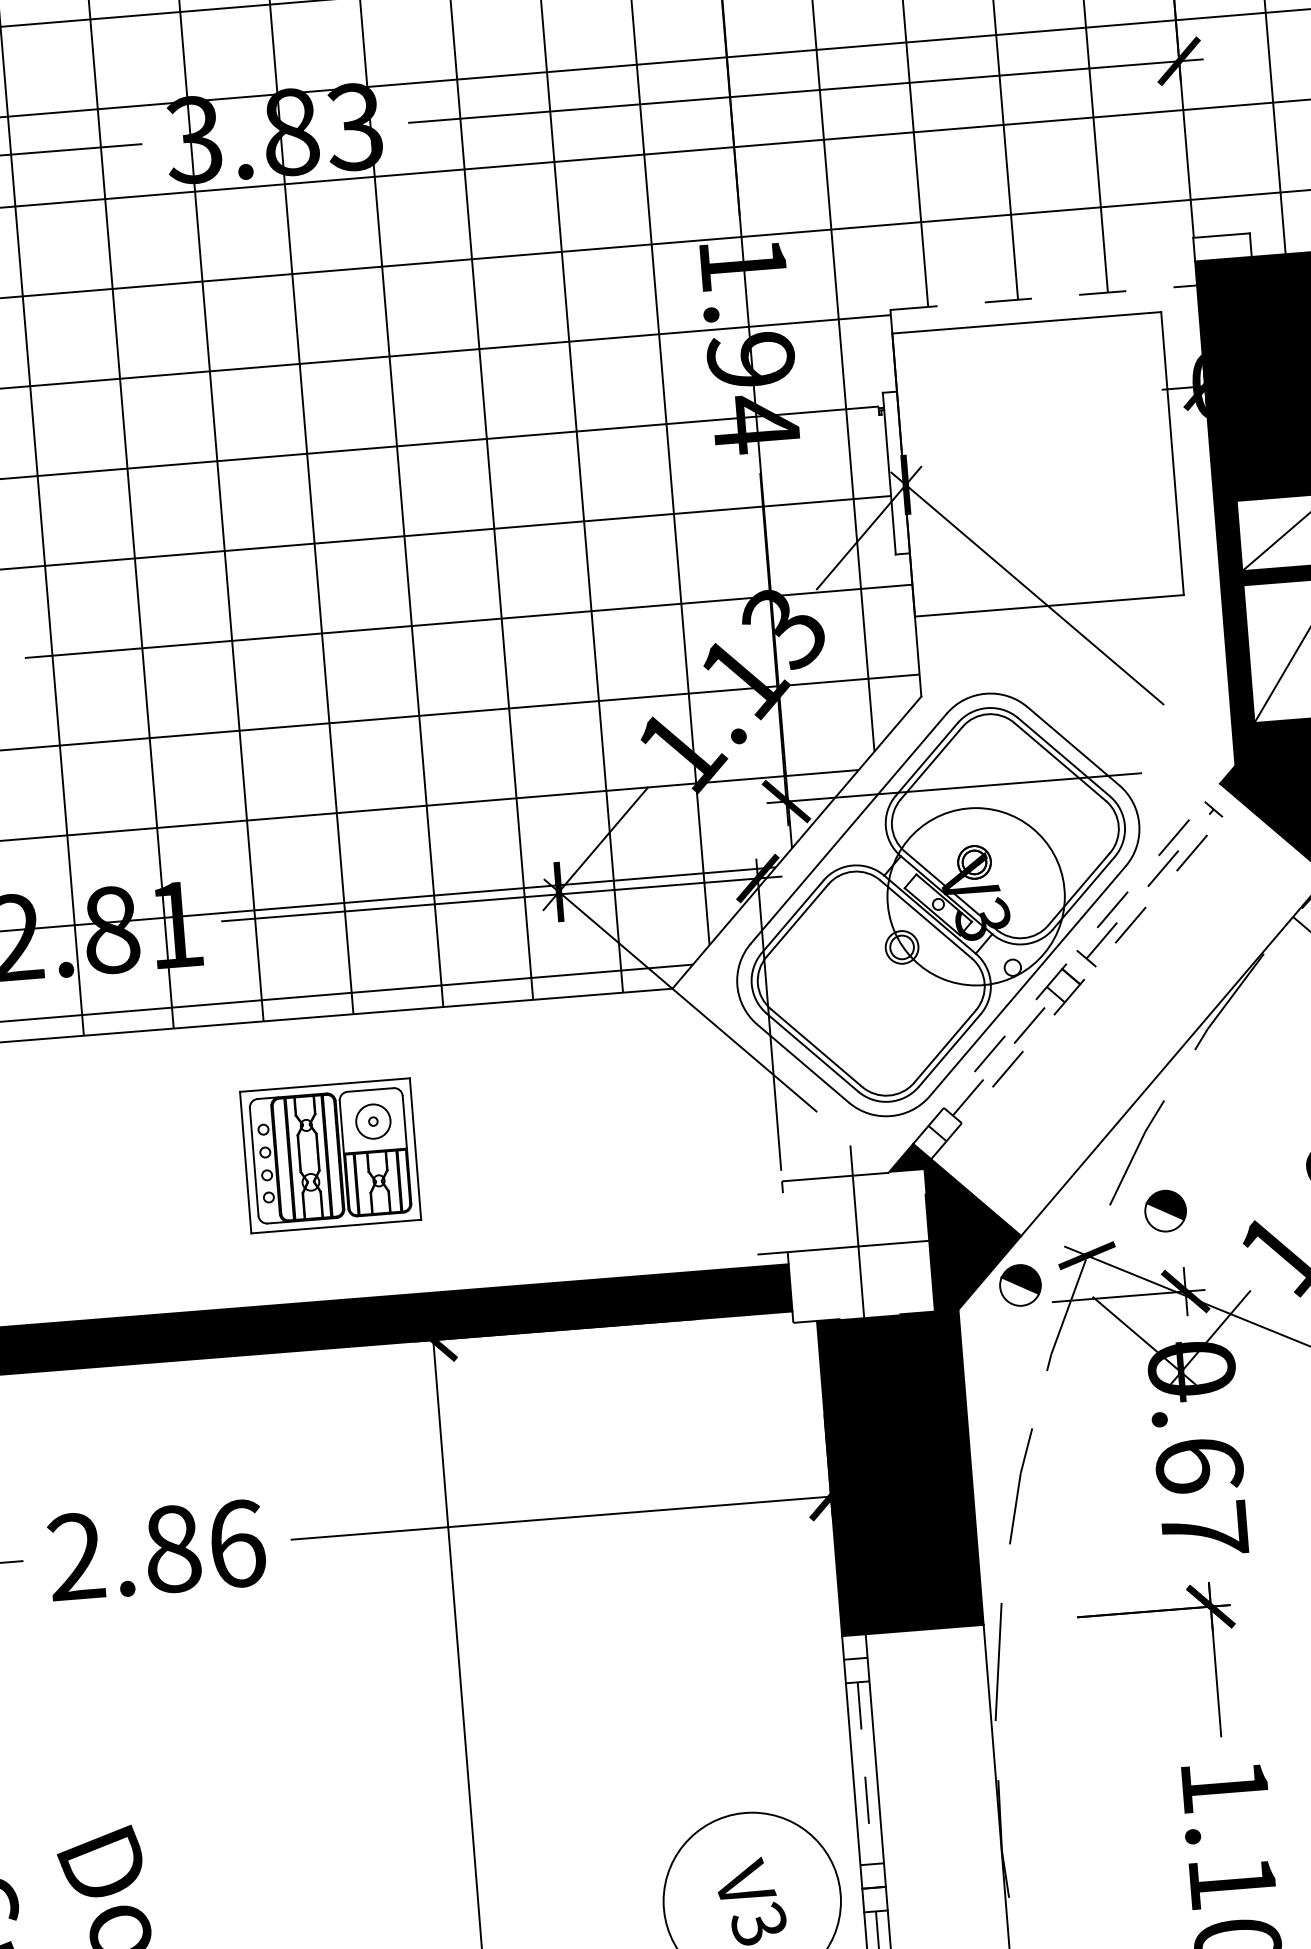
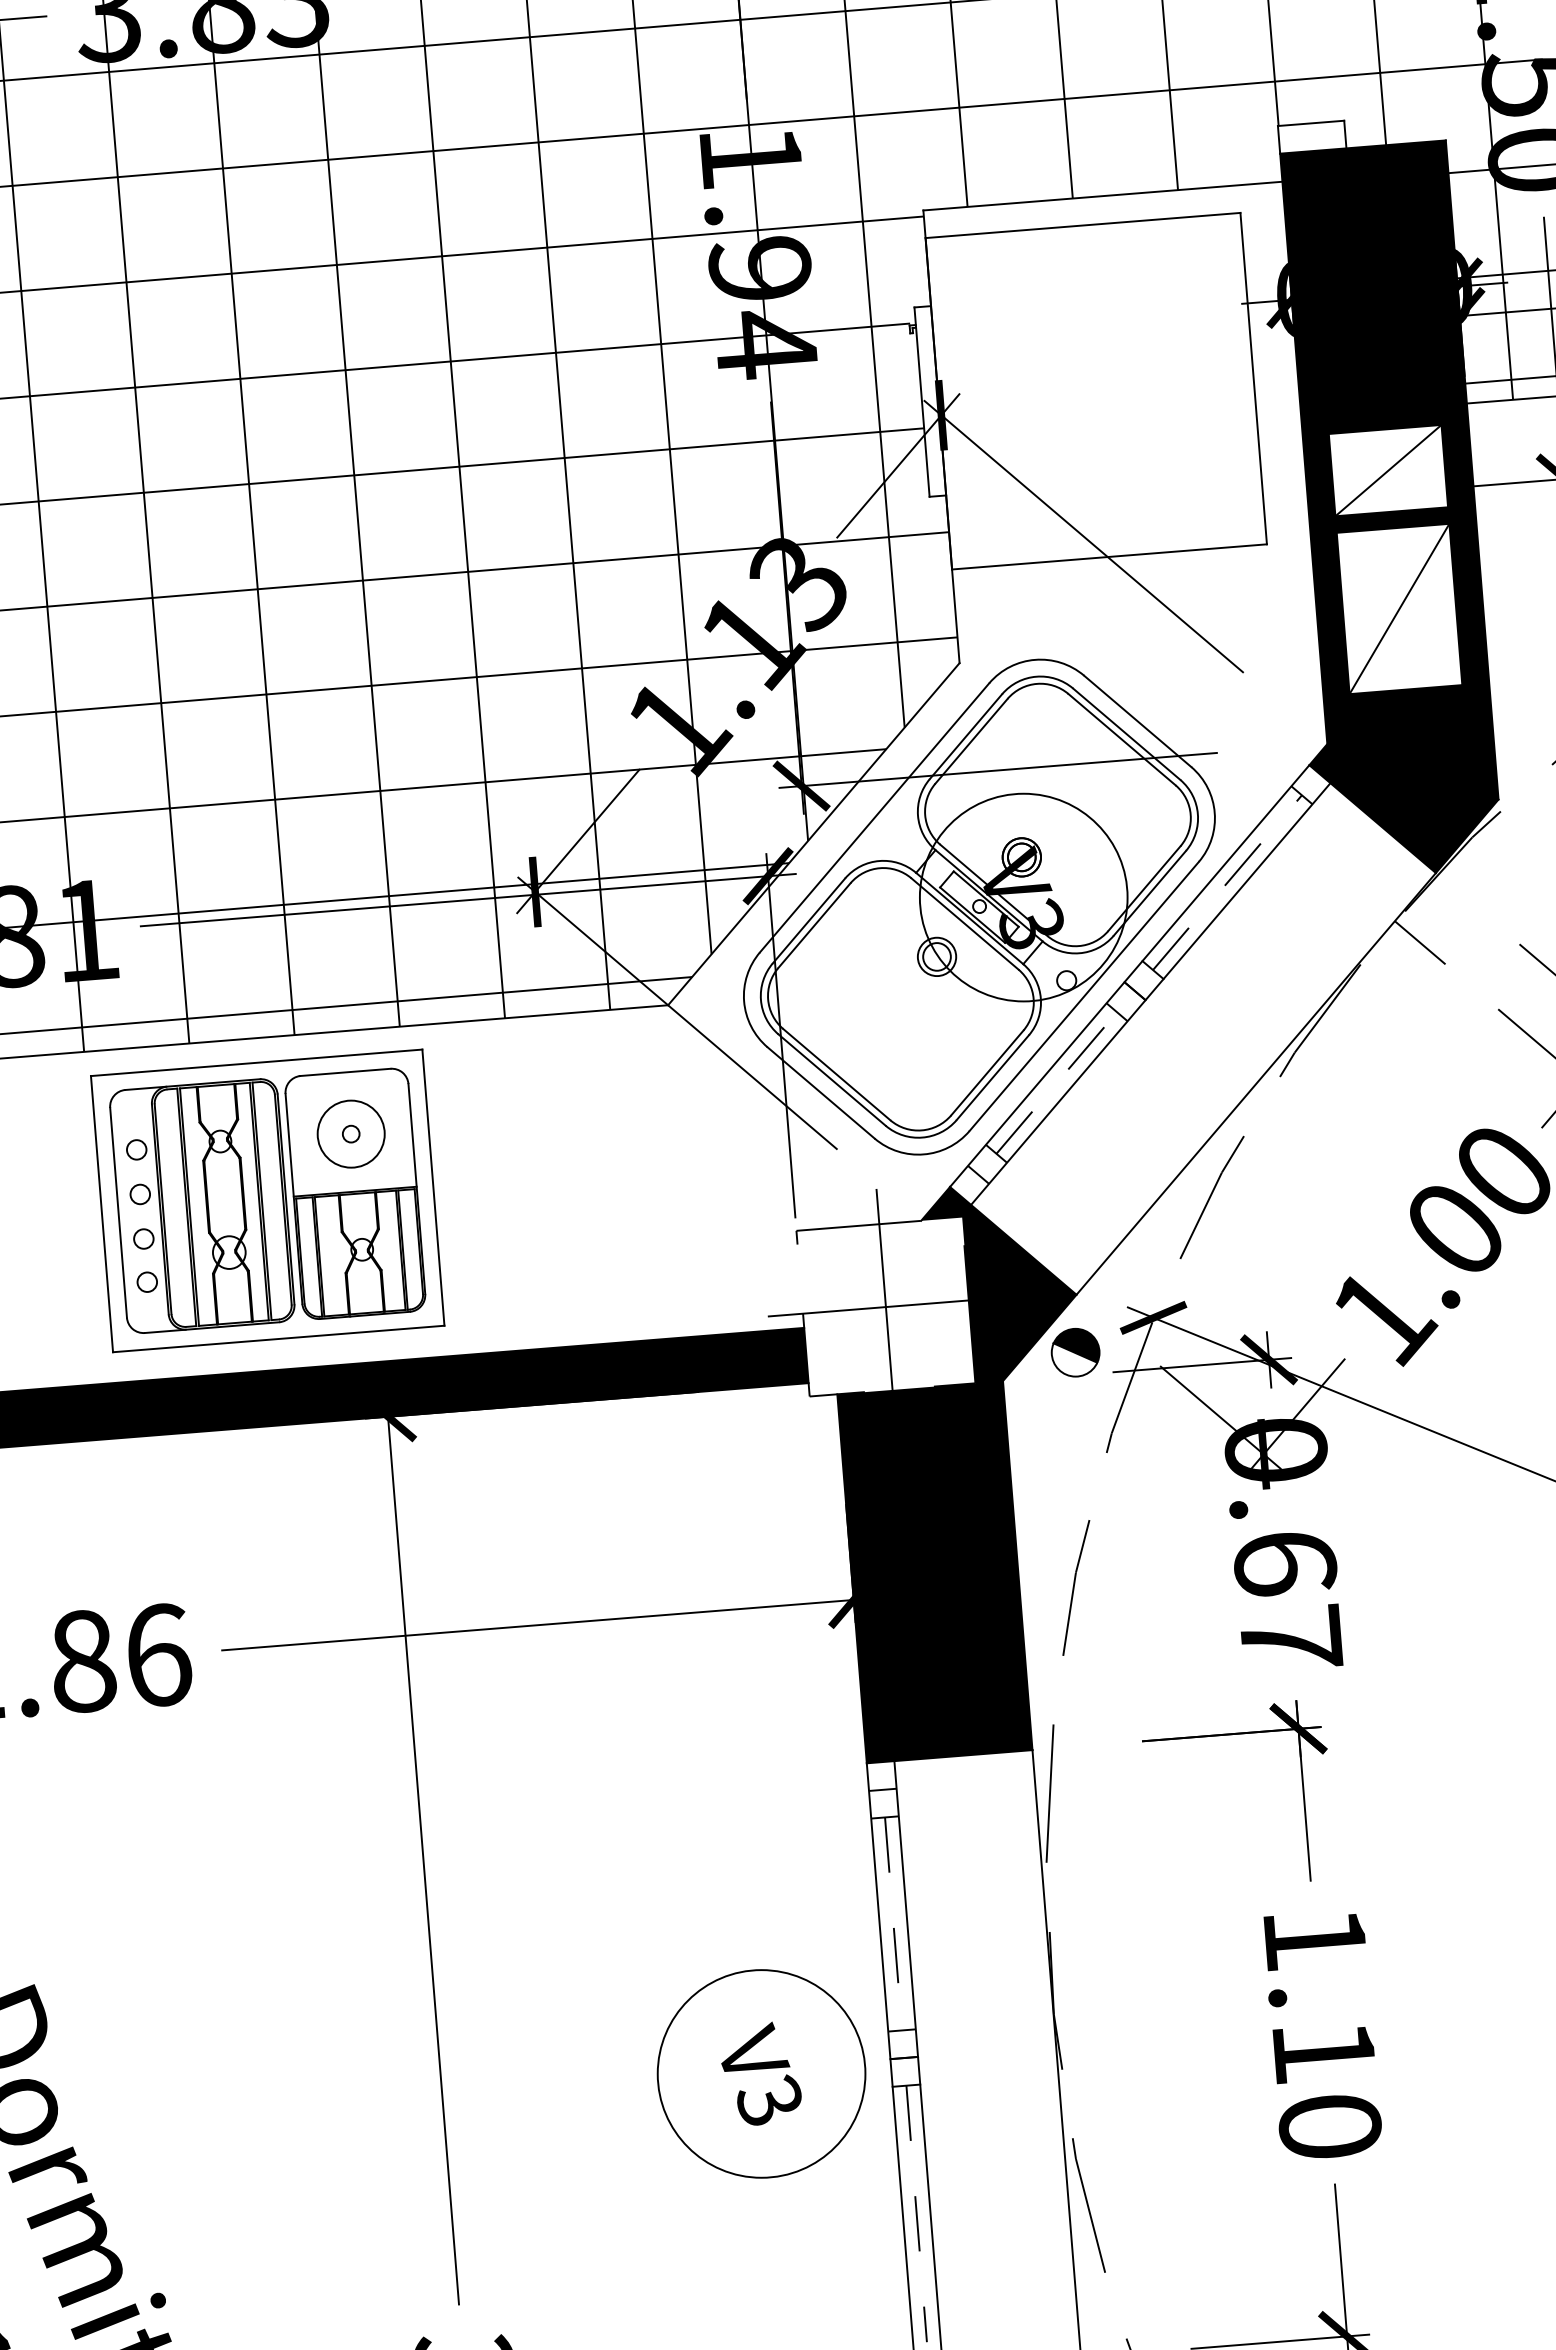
line: (1044, 298) -> (1103, 196), dashed -> solid
line: (1067, 963) -> (1130, 975), dashed -> solid
line: (1085, 978) -> (1151, 993), dashed -> solid
part: (330, 1155) -> (267, 1200), size x1.67
part: (1165, 1210) -> (1245, 1265), removed

